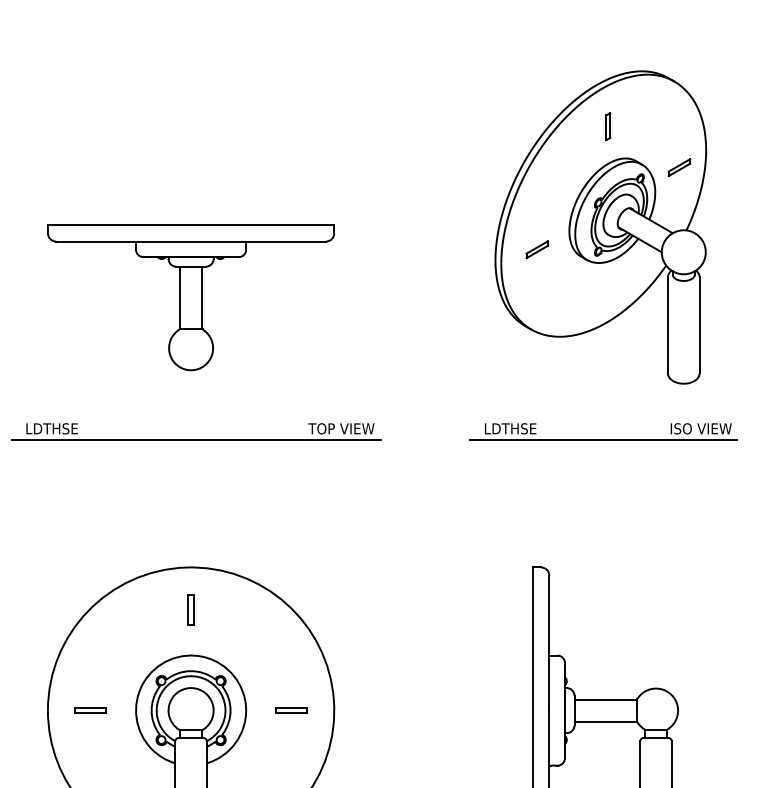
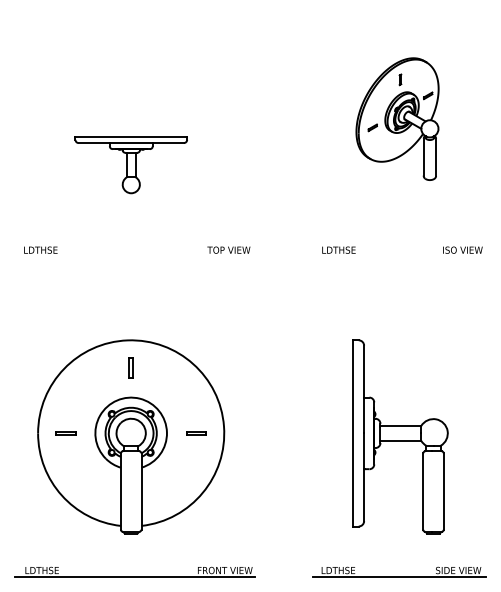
part: (600, 226) -> (397, 118), size x0.6
part: (191, 297) -> (131, 164), size x0.6
line: (196, 440) -> (134, 257), removed
line: (602, 440) -> (398, 257), removed

